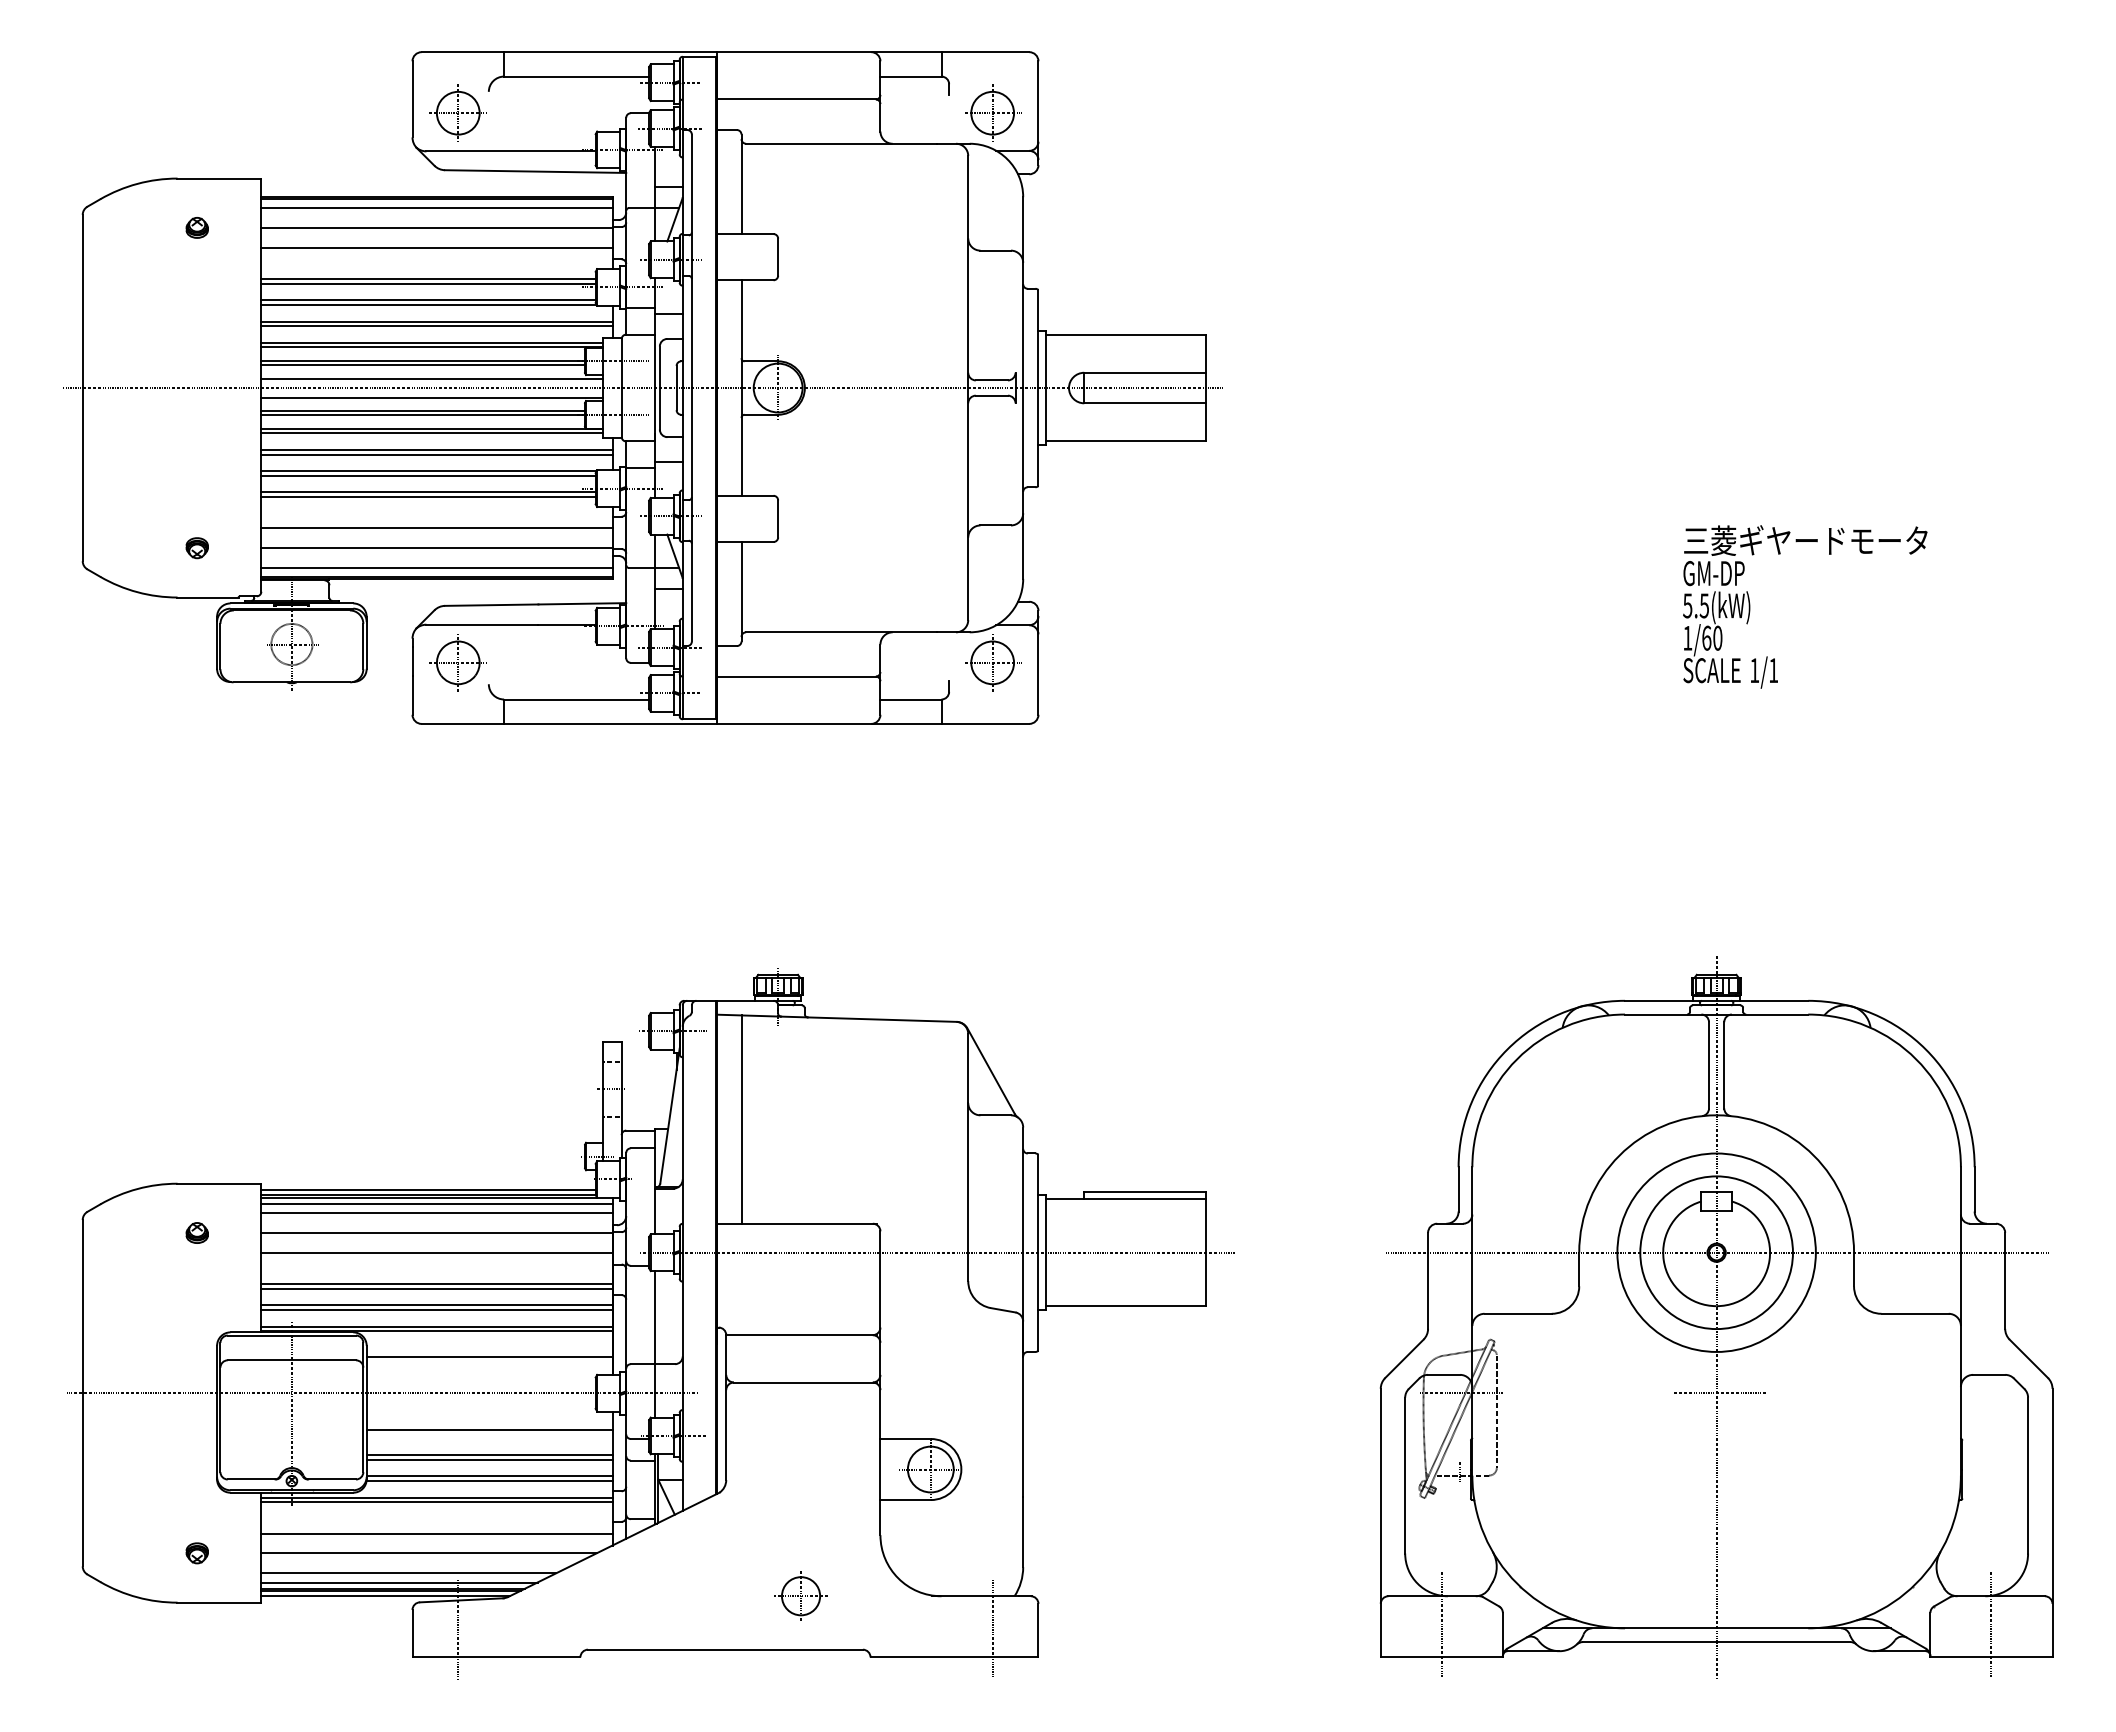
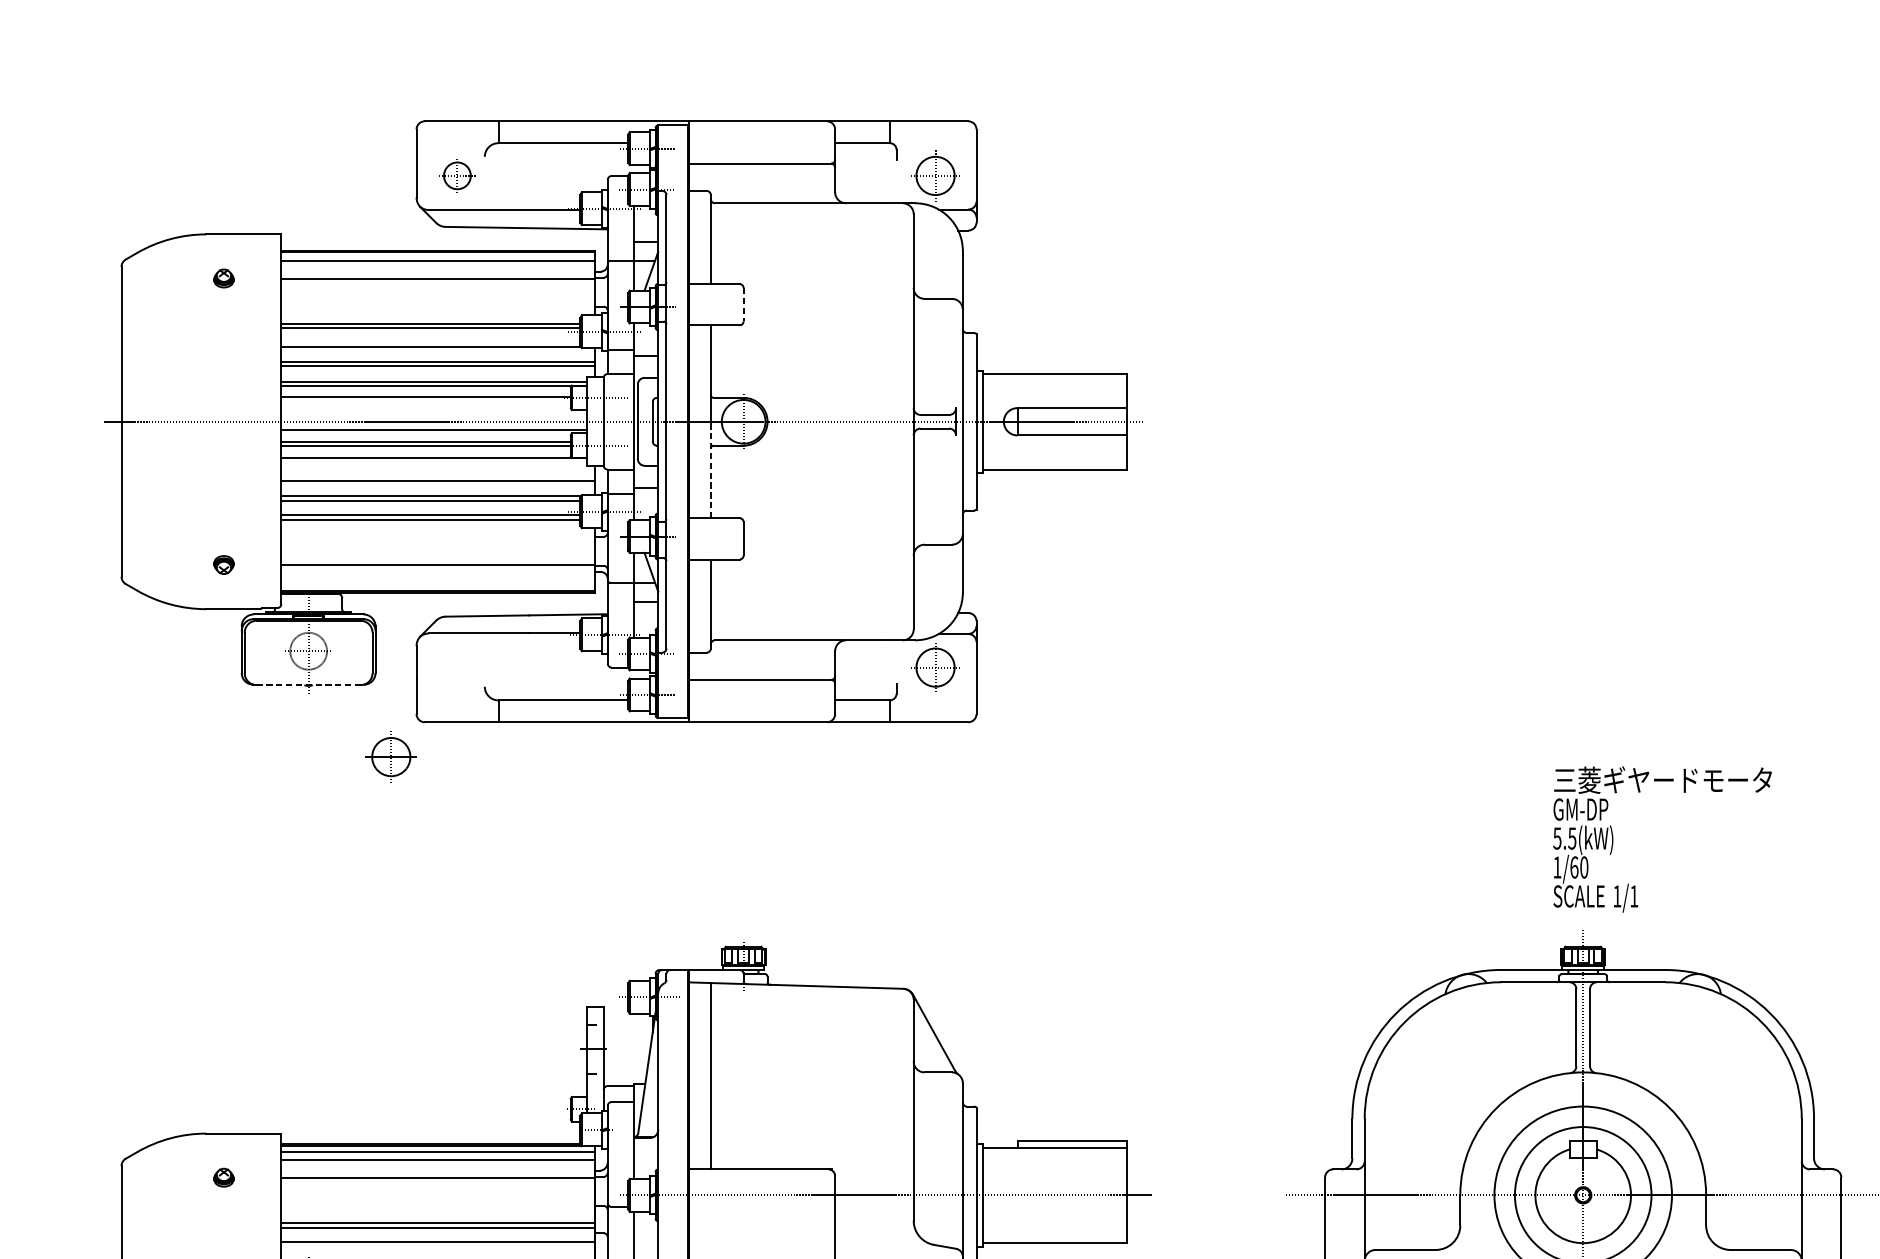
part: (457, 112) -> (456, 175), size x0.7
line: (436, 247) -> (438, 296), removed
line: (778, 257) -> (743, 305), solid -> dashed
line: (428, 300) -> (430, 343), removed
line: (423, 365) -> (426, 401), removed
line: (432, 378) -> (434, 413), removed
line: (432, 433) -> (434, 462), removed
line: (741, 441) -> (710, 469), solid -> dashed
line: (436, 449) -> (438, 476), removed
line: (436, 528) -> (438, 547), removed
line: (436, 568) -> (438, 583), removed
text: (1805, 606) -> (1662, 839), moved
part: (457, 662) -> (390, 756), moved
line: (292, 682) -> (309, 685), solid -> dashed
line: (428, 1190) -> (430, 1139), removed
line: (436, 1252) -> (438, 1195), removed
line: (436, 1310) -> (438, 1247), removed

